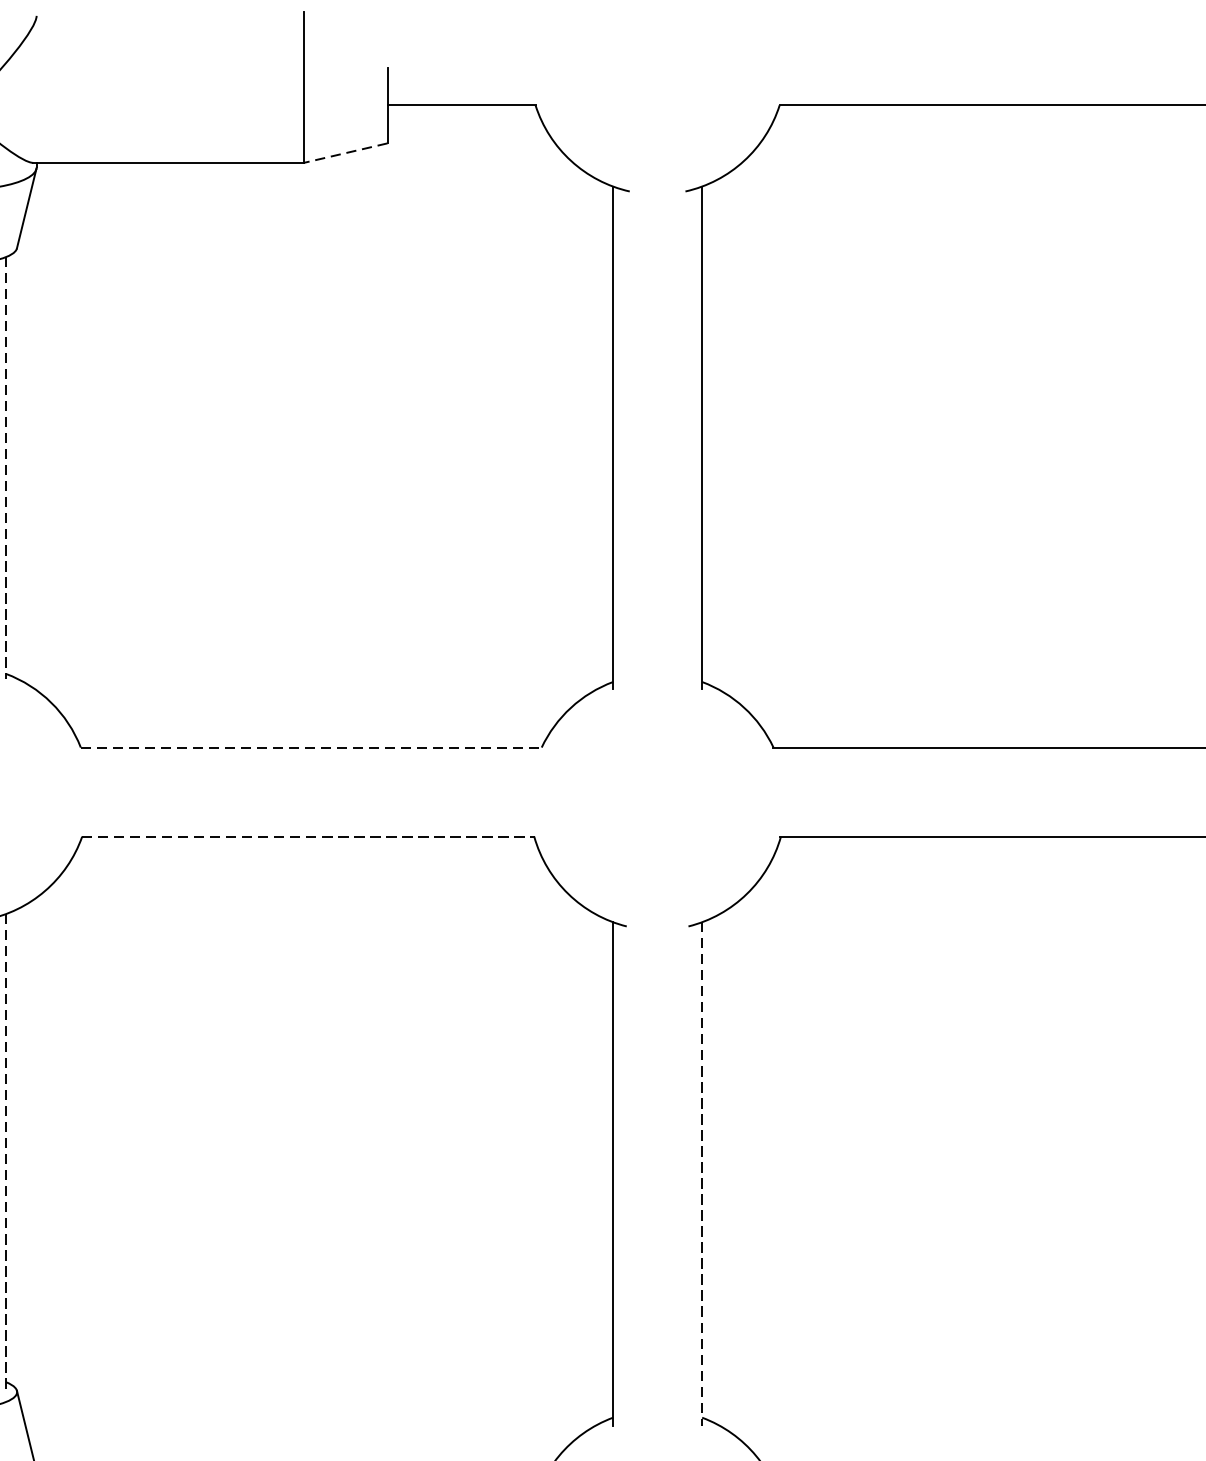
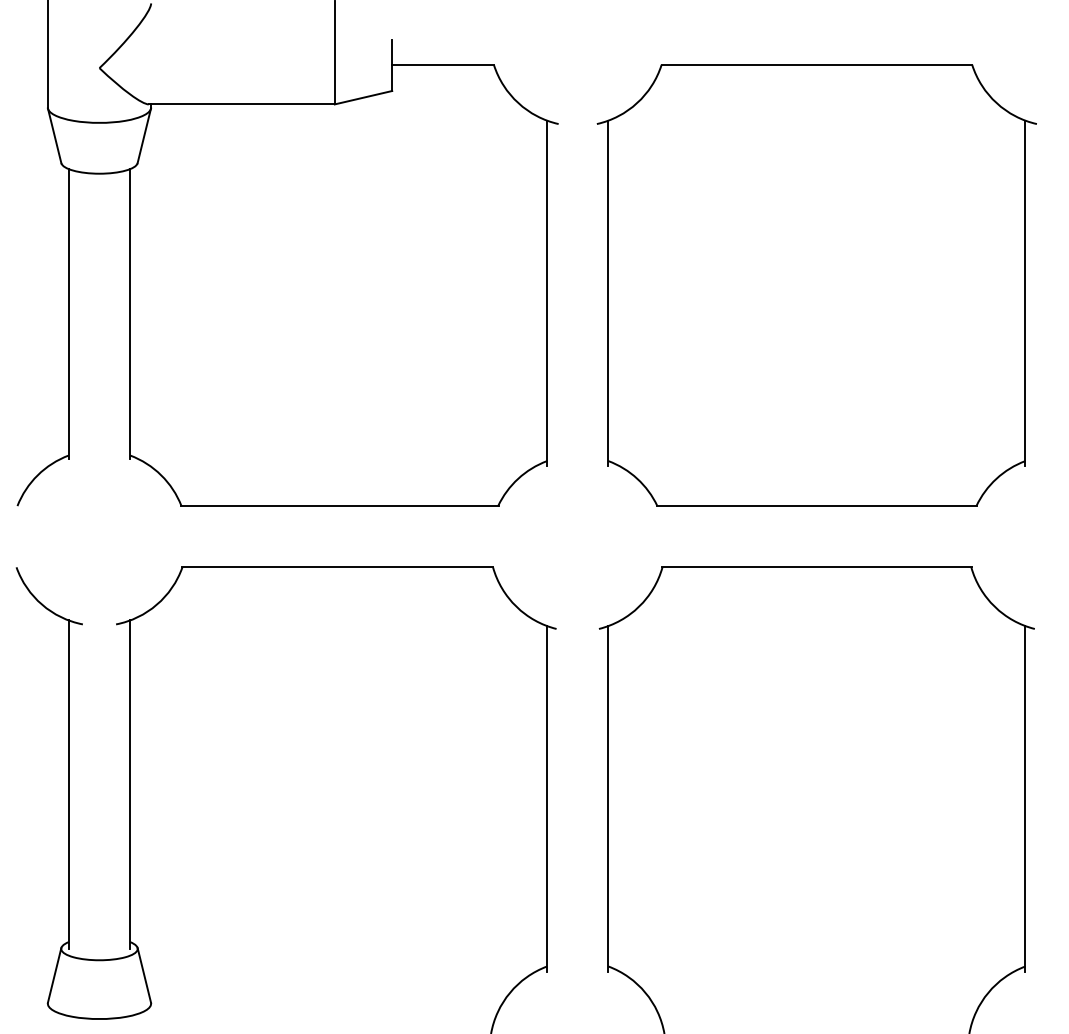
line: (345, 152) -> (363, 97), dashed -> solid
line: (6, 468) -> (130, 314), dashed -> solid
line: (312, 748) -> (340, 506), dashed -> solid
line: (307, 836) -> (337, 567), dashed -> solid
line: (6, 1154) -> (130, 785), dashed -> solid
line: (702, 1173) -> (608, 798), dashed -> solid

